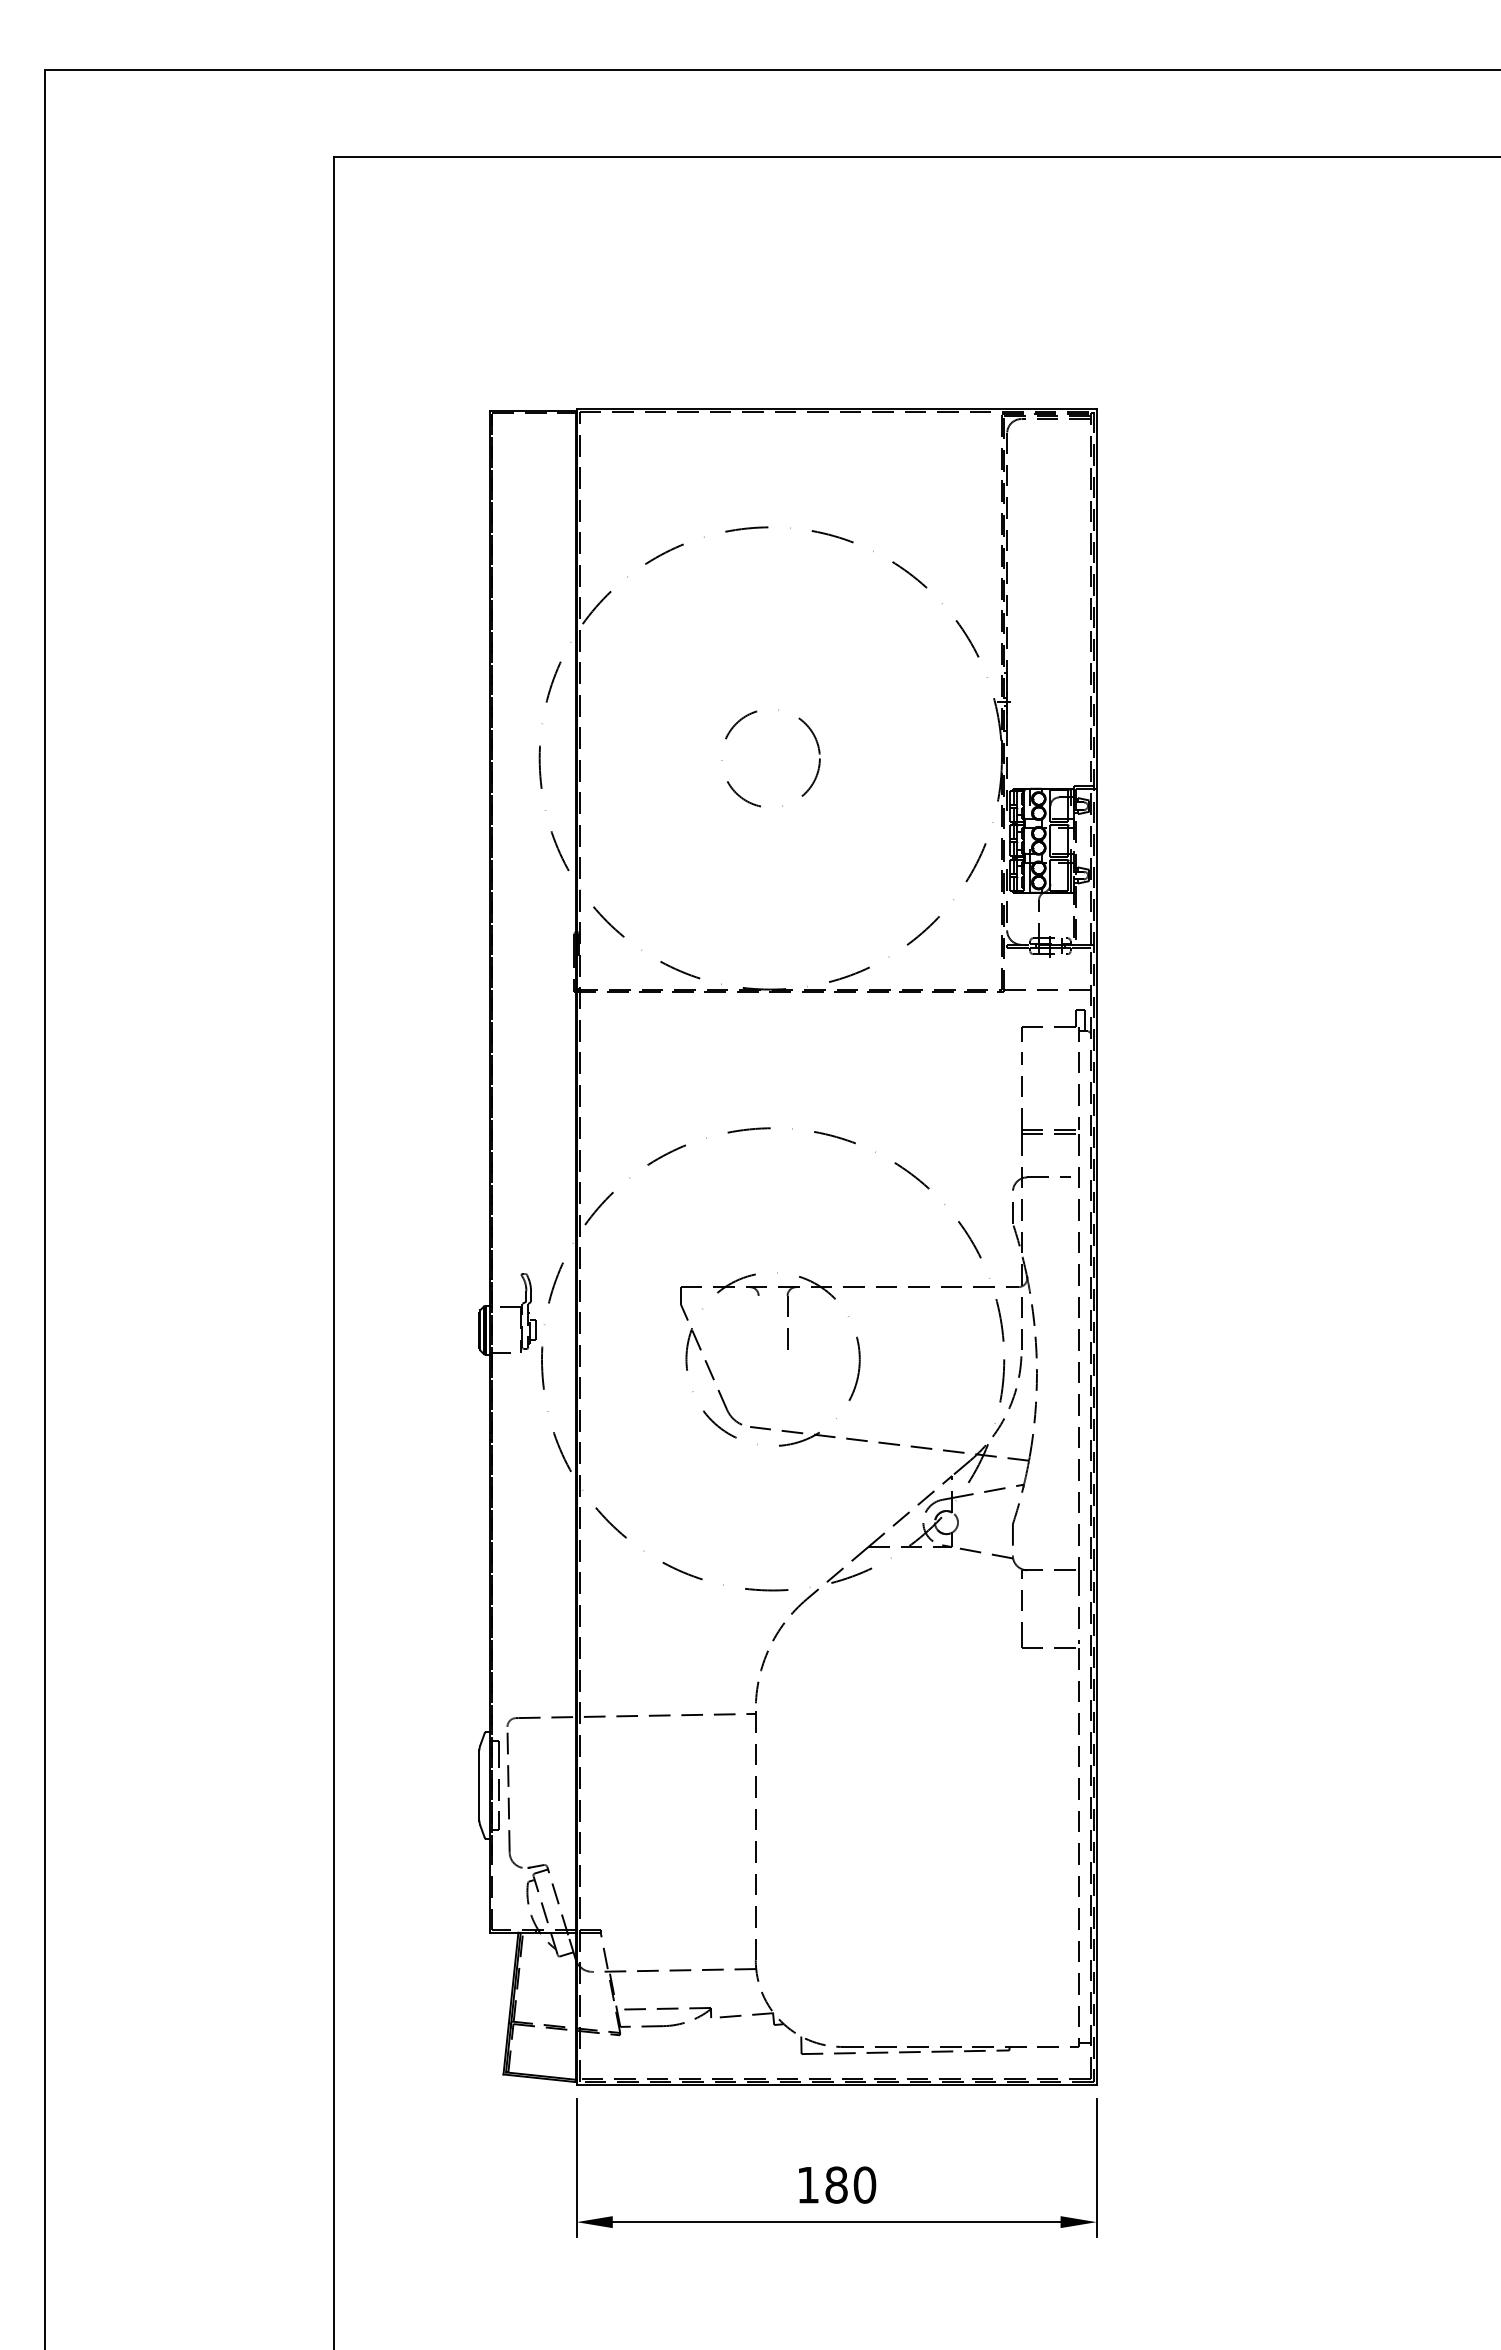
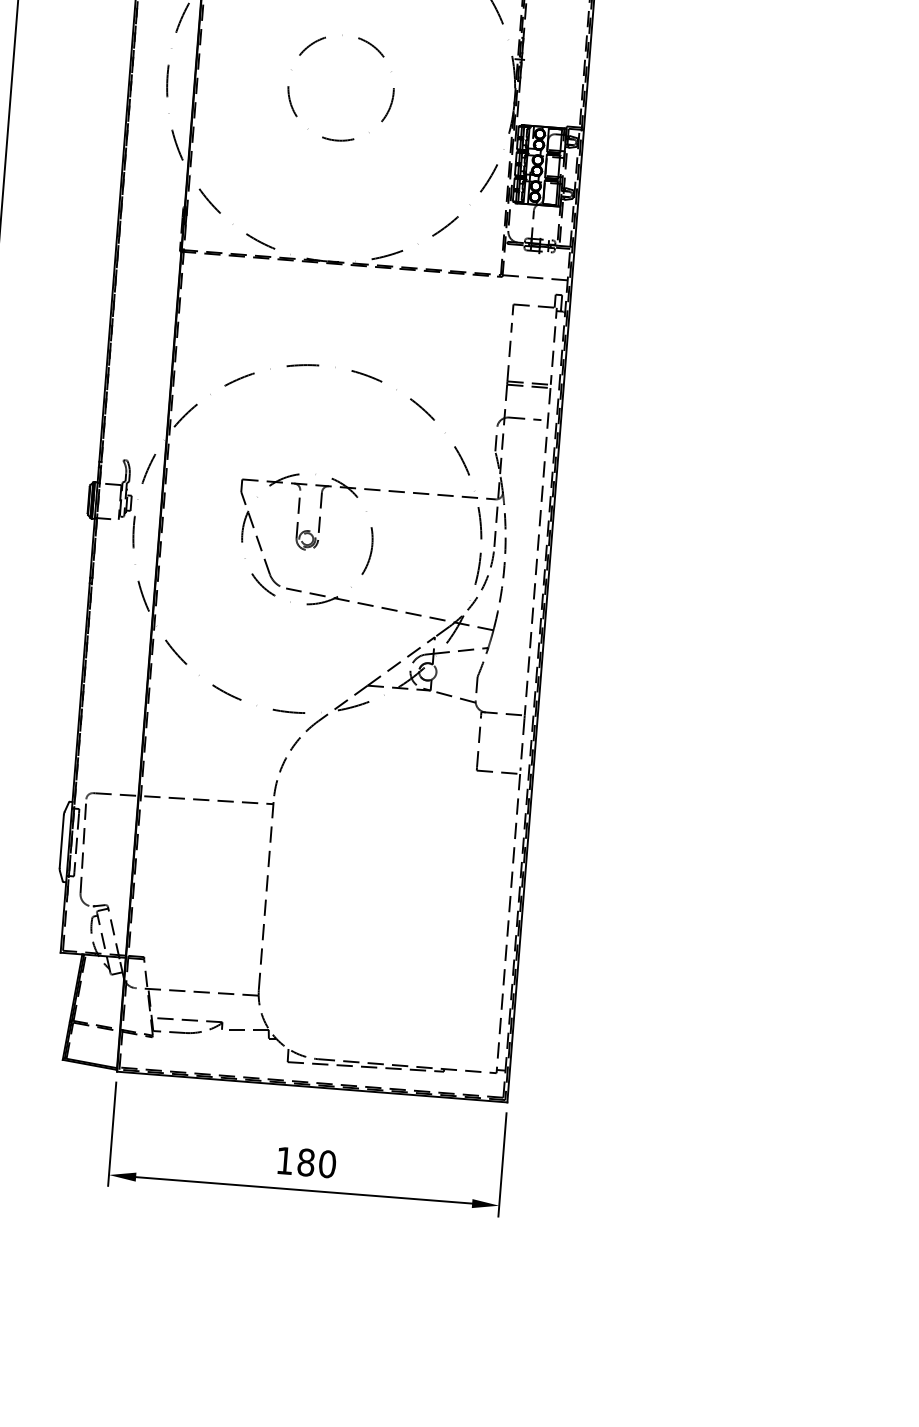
circle: (770, 758) -> (340, 88), size x1.43
part: (772, 1347) -> (307, 530), added

